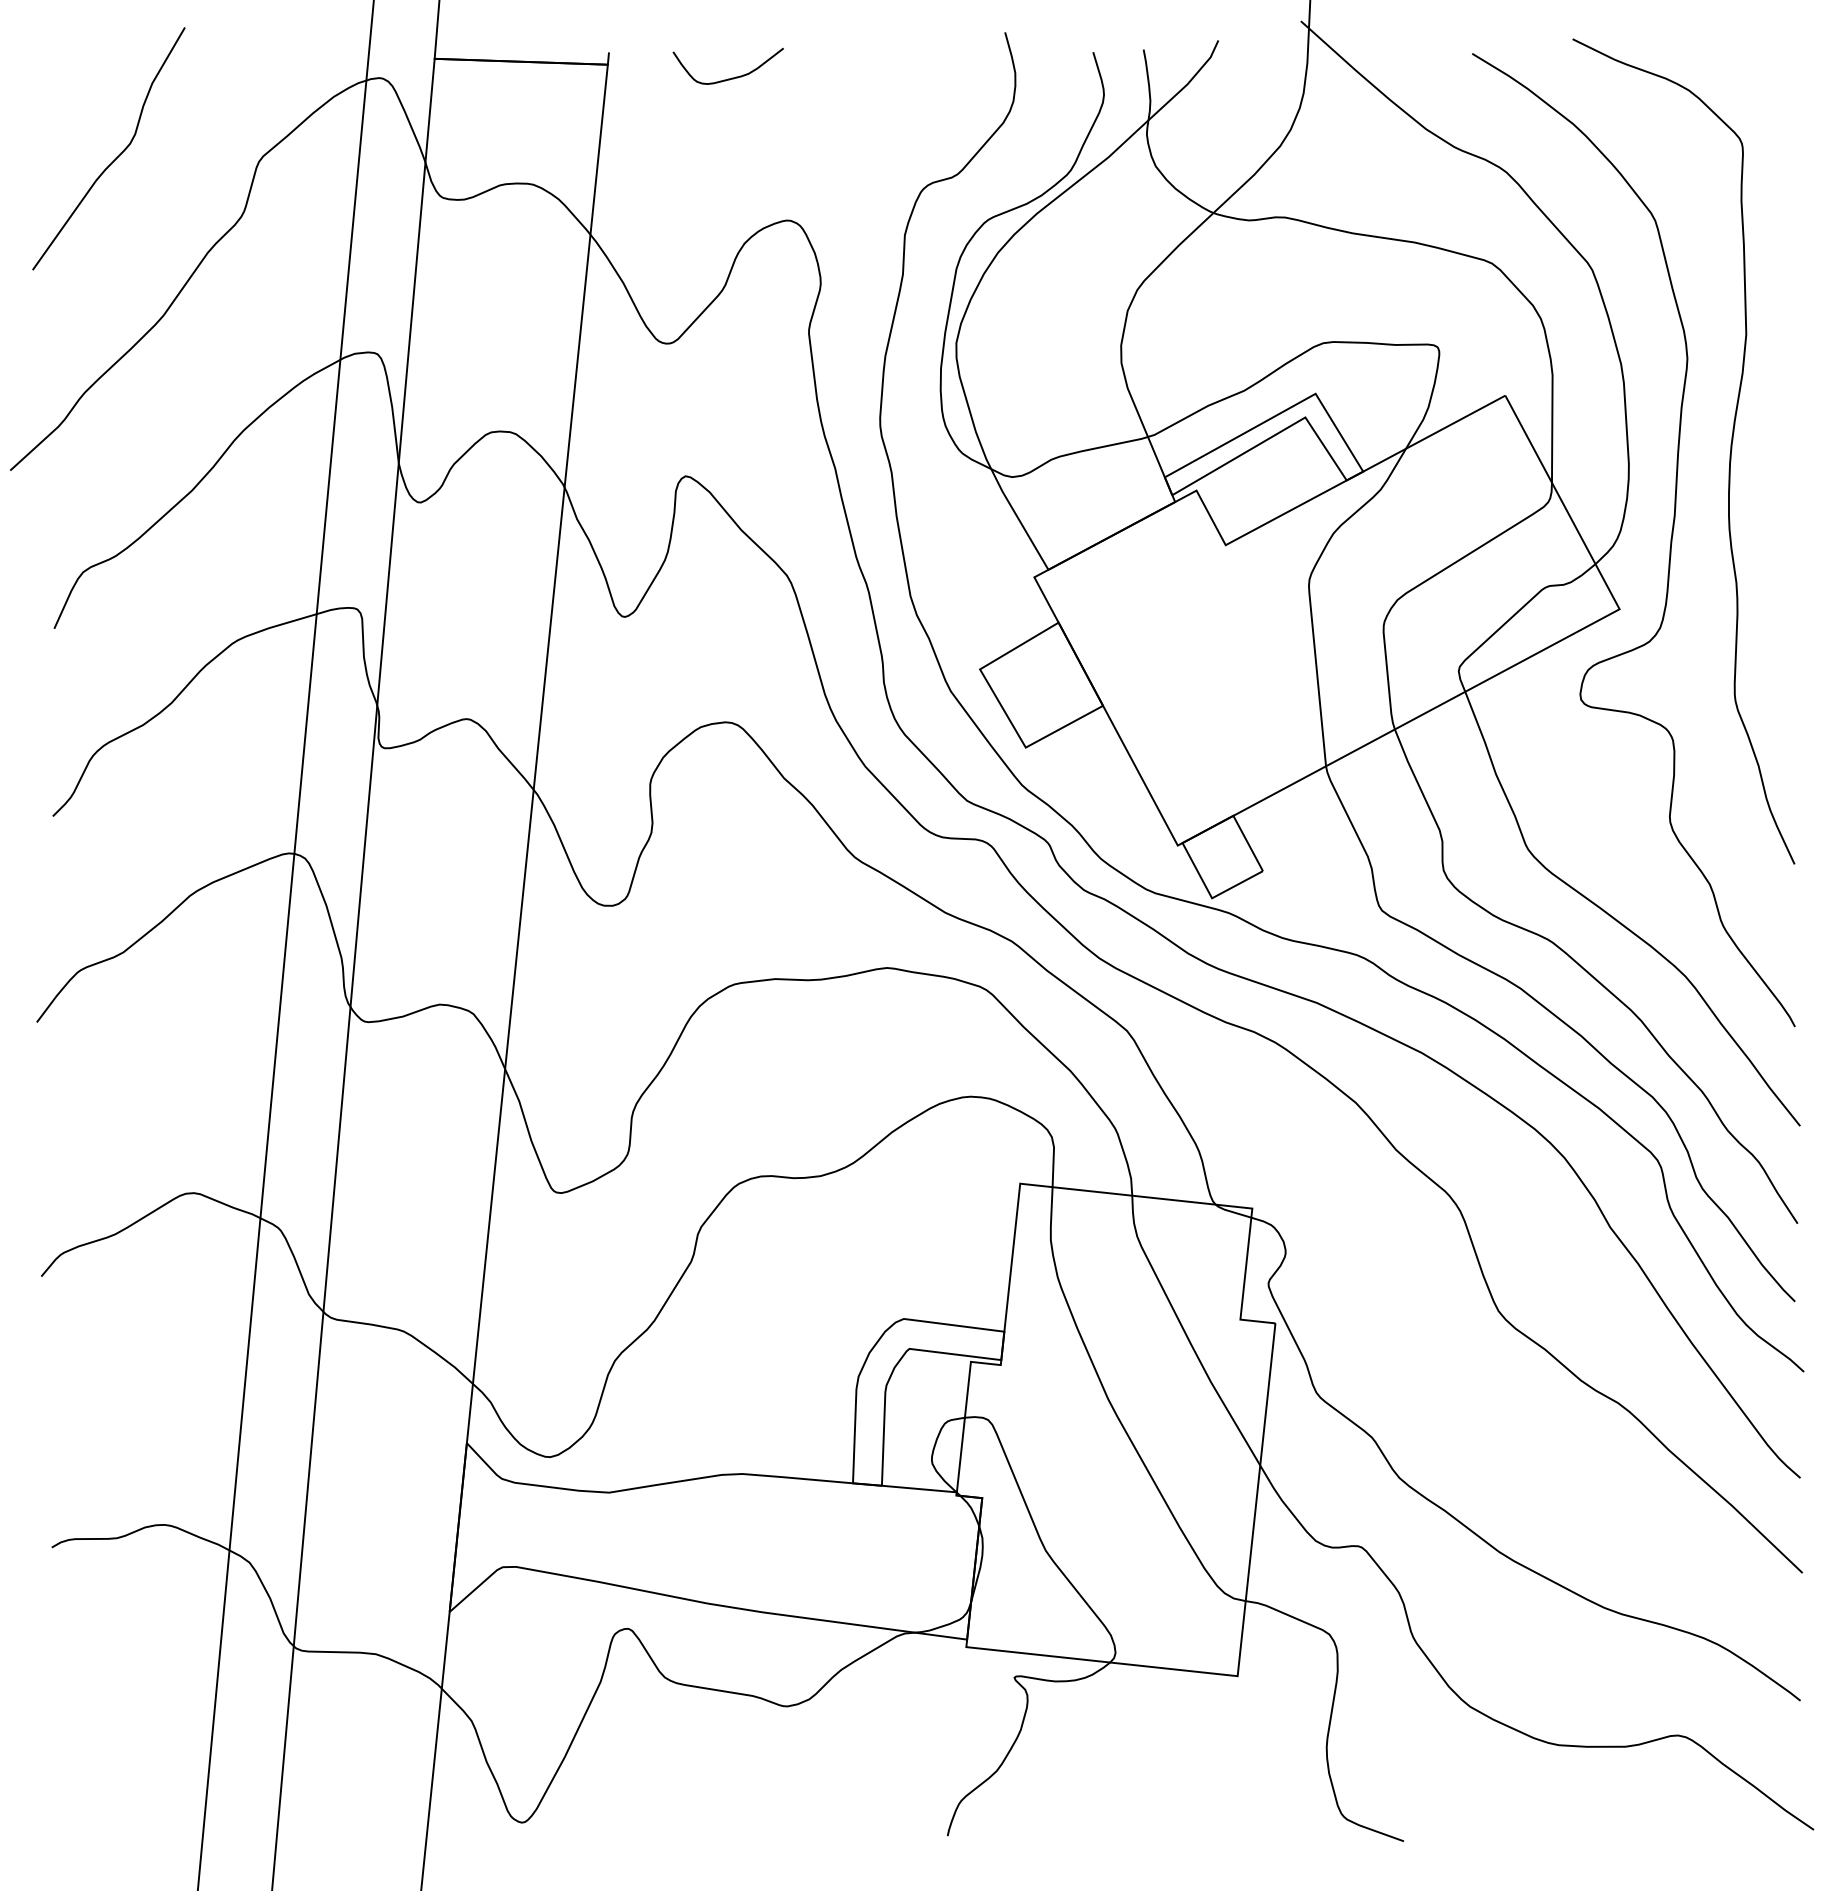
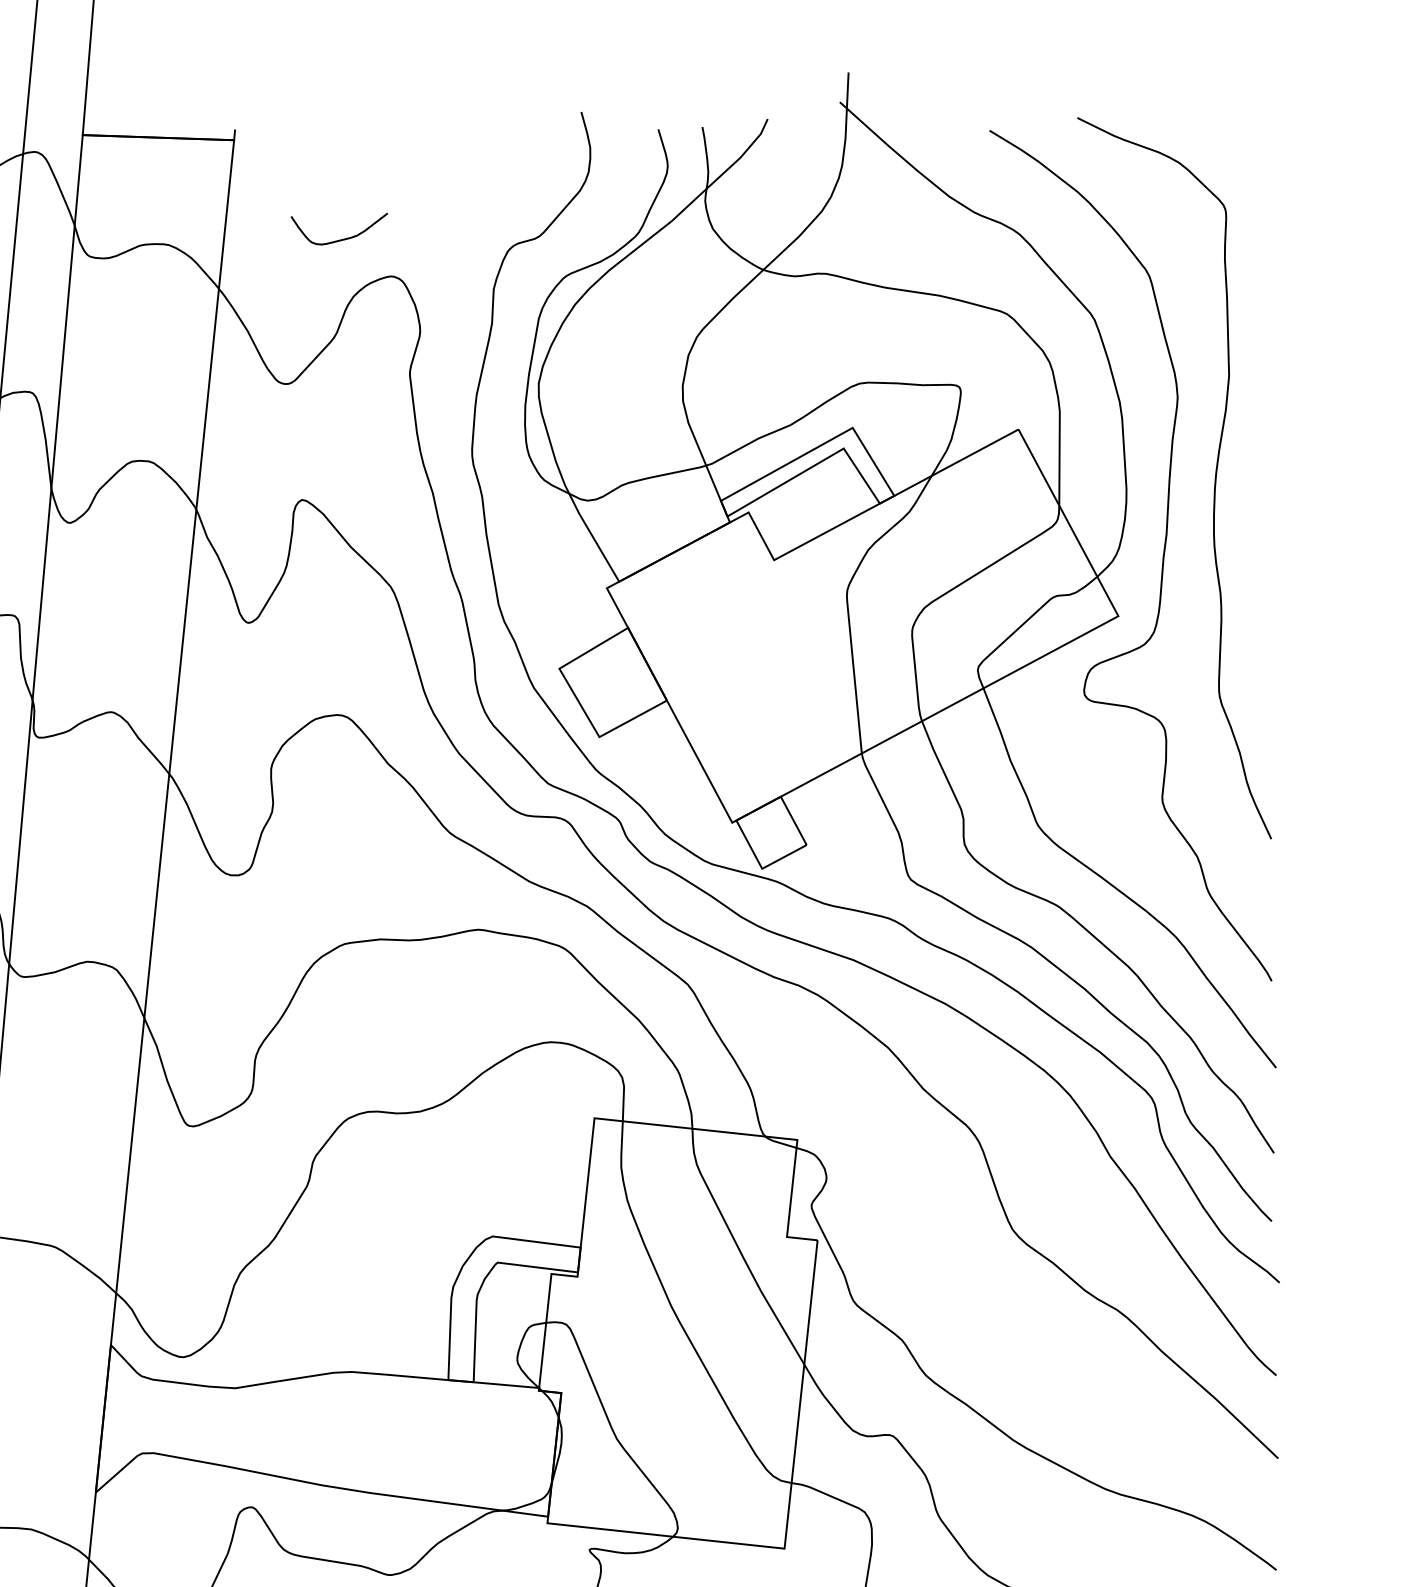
curve: (728, 78) -> (339, 239), moved

